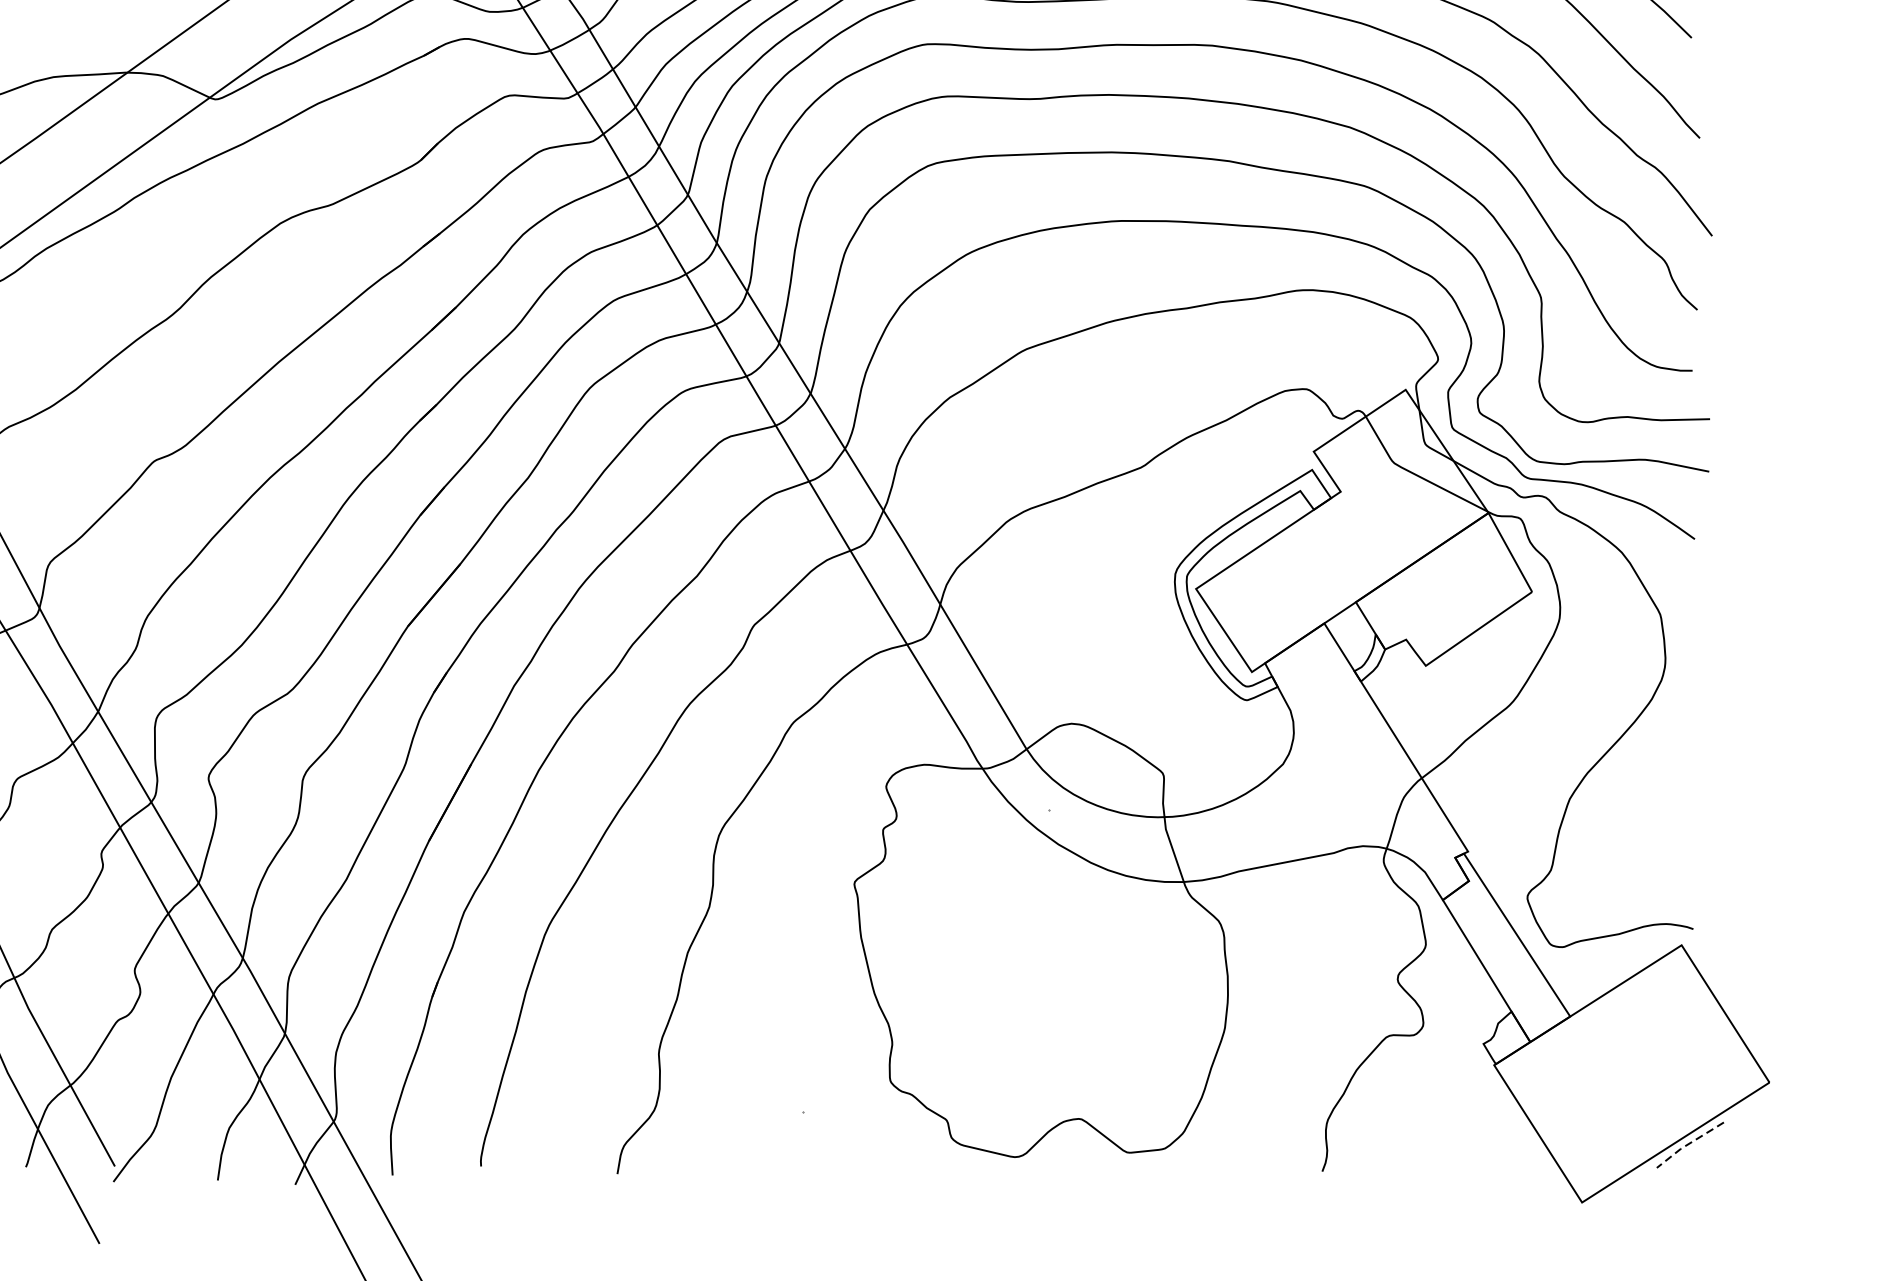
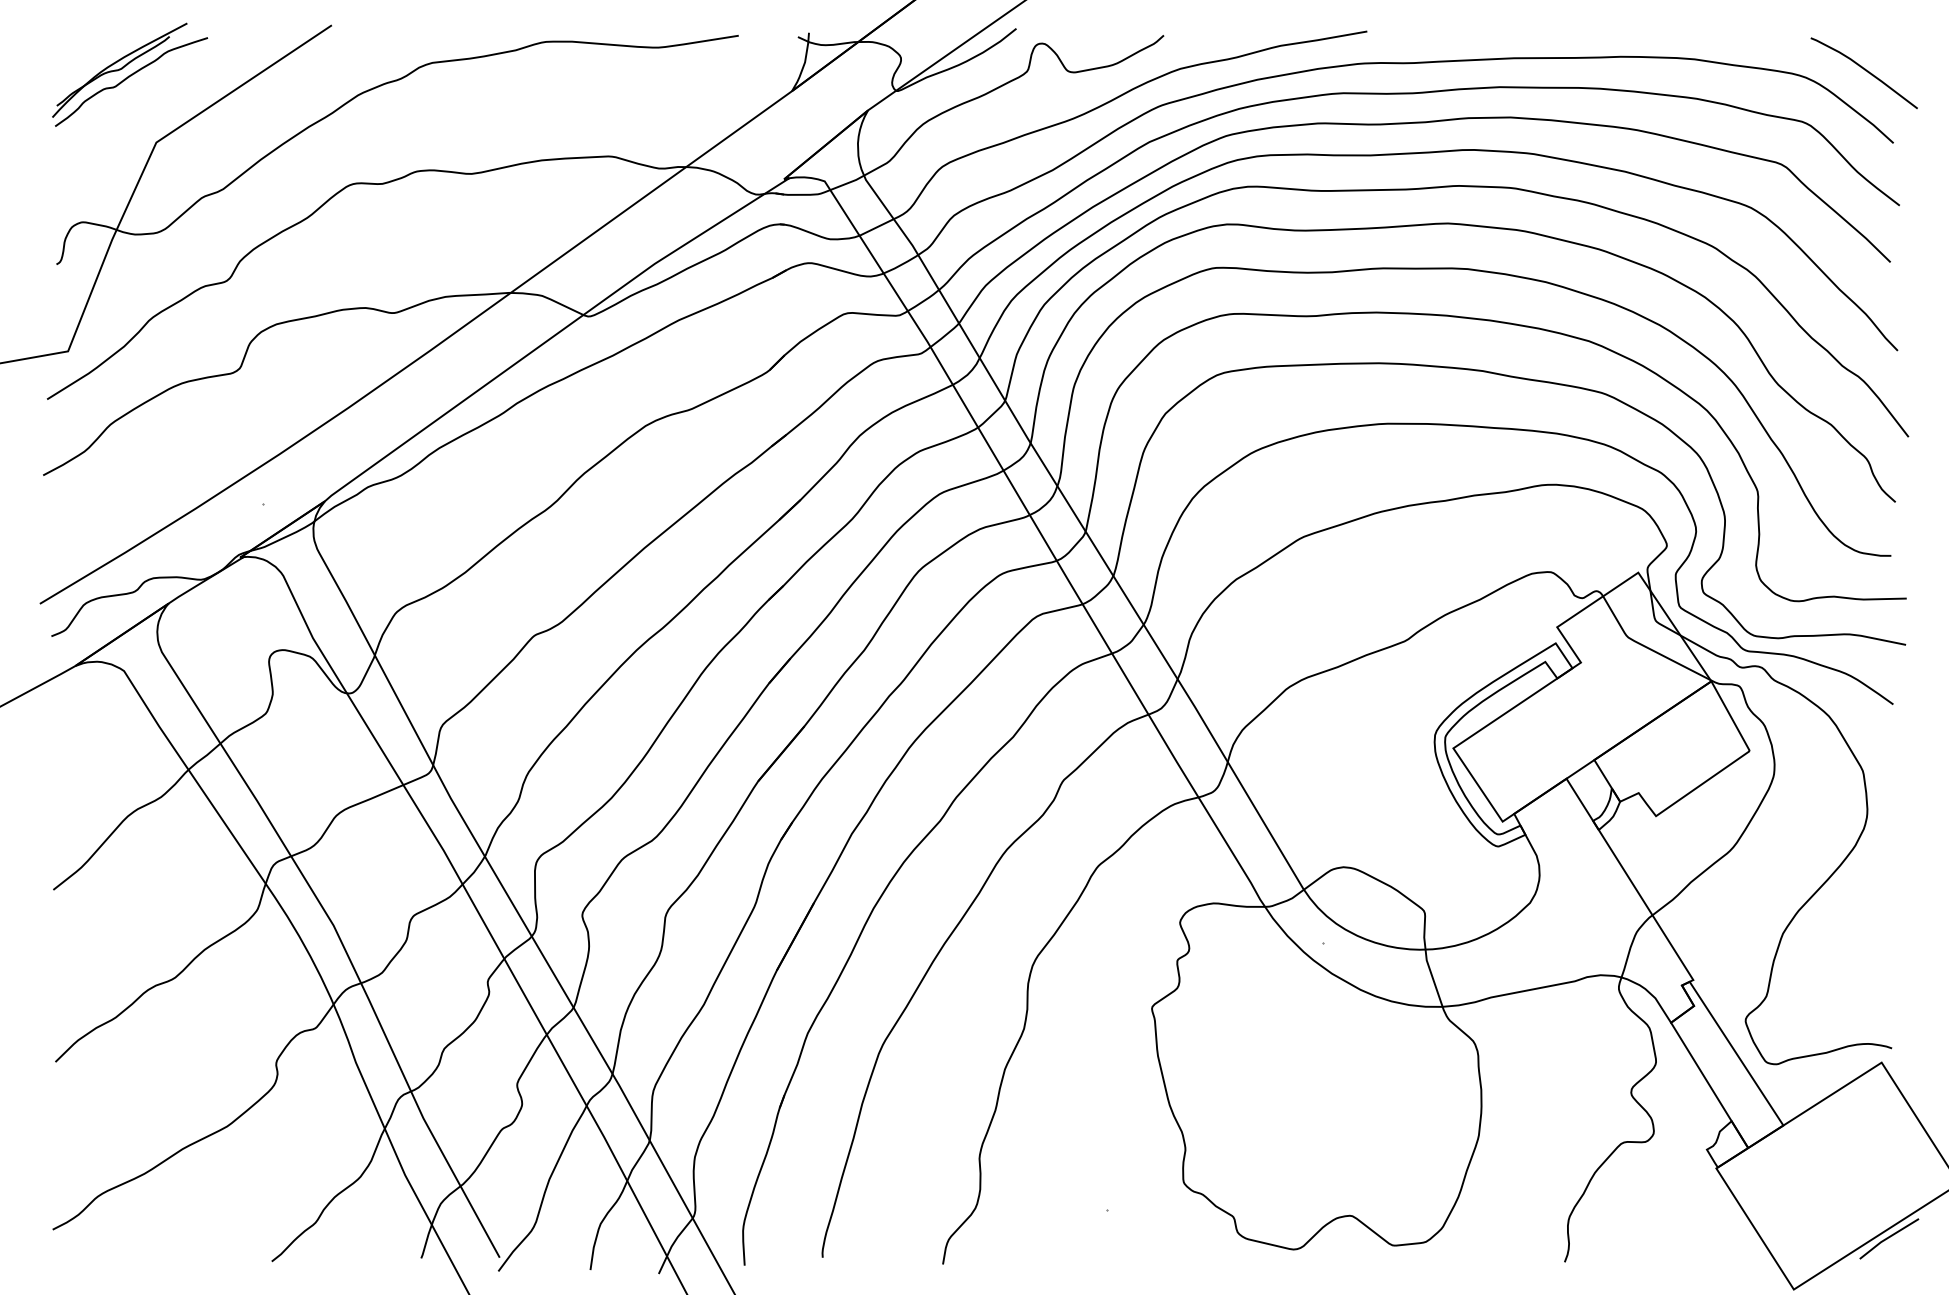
line: (1688, 1144) -> (1887, 1238), dashed -> solid

